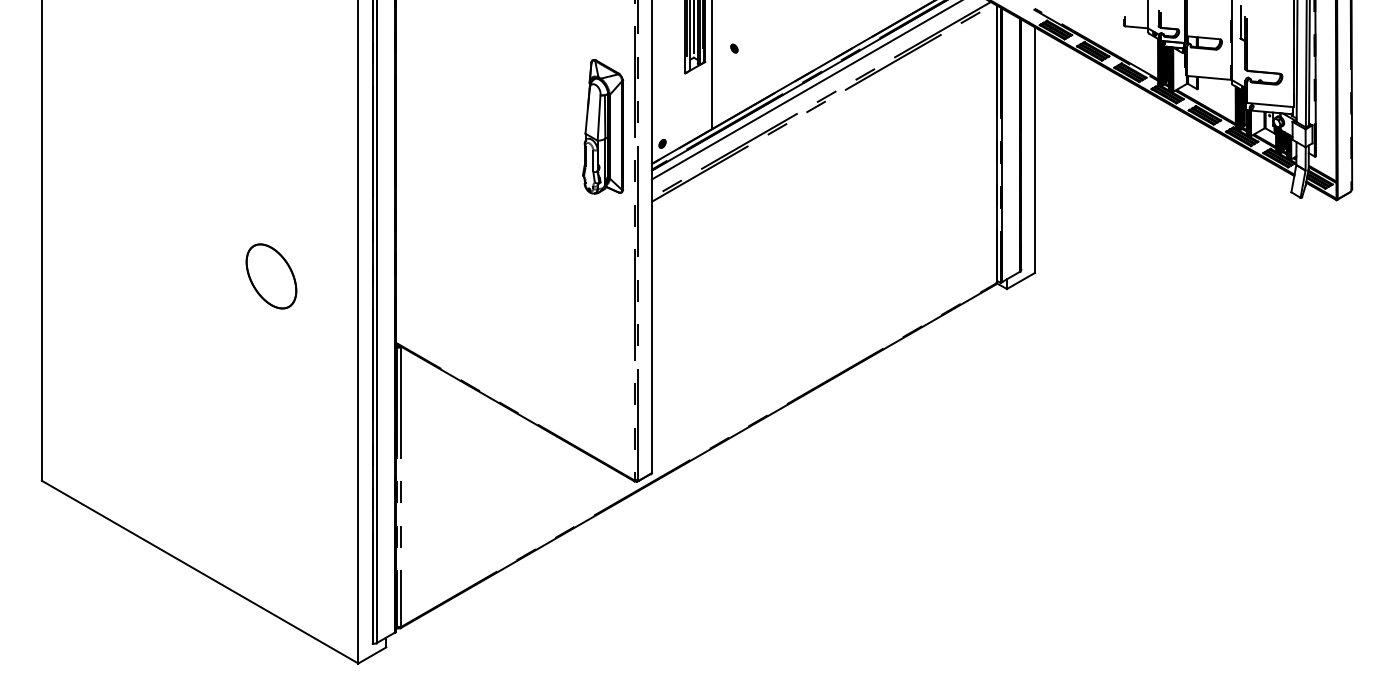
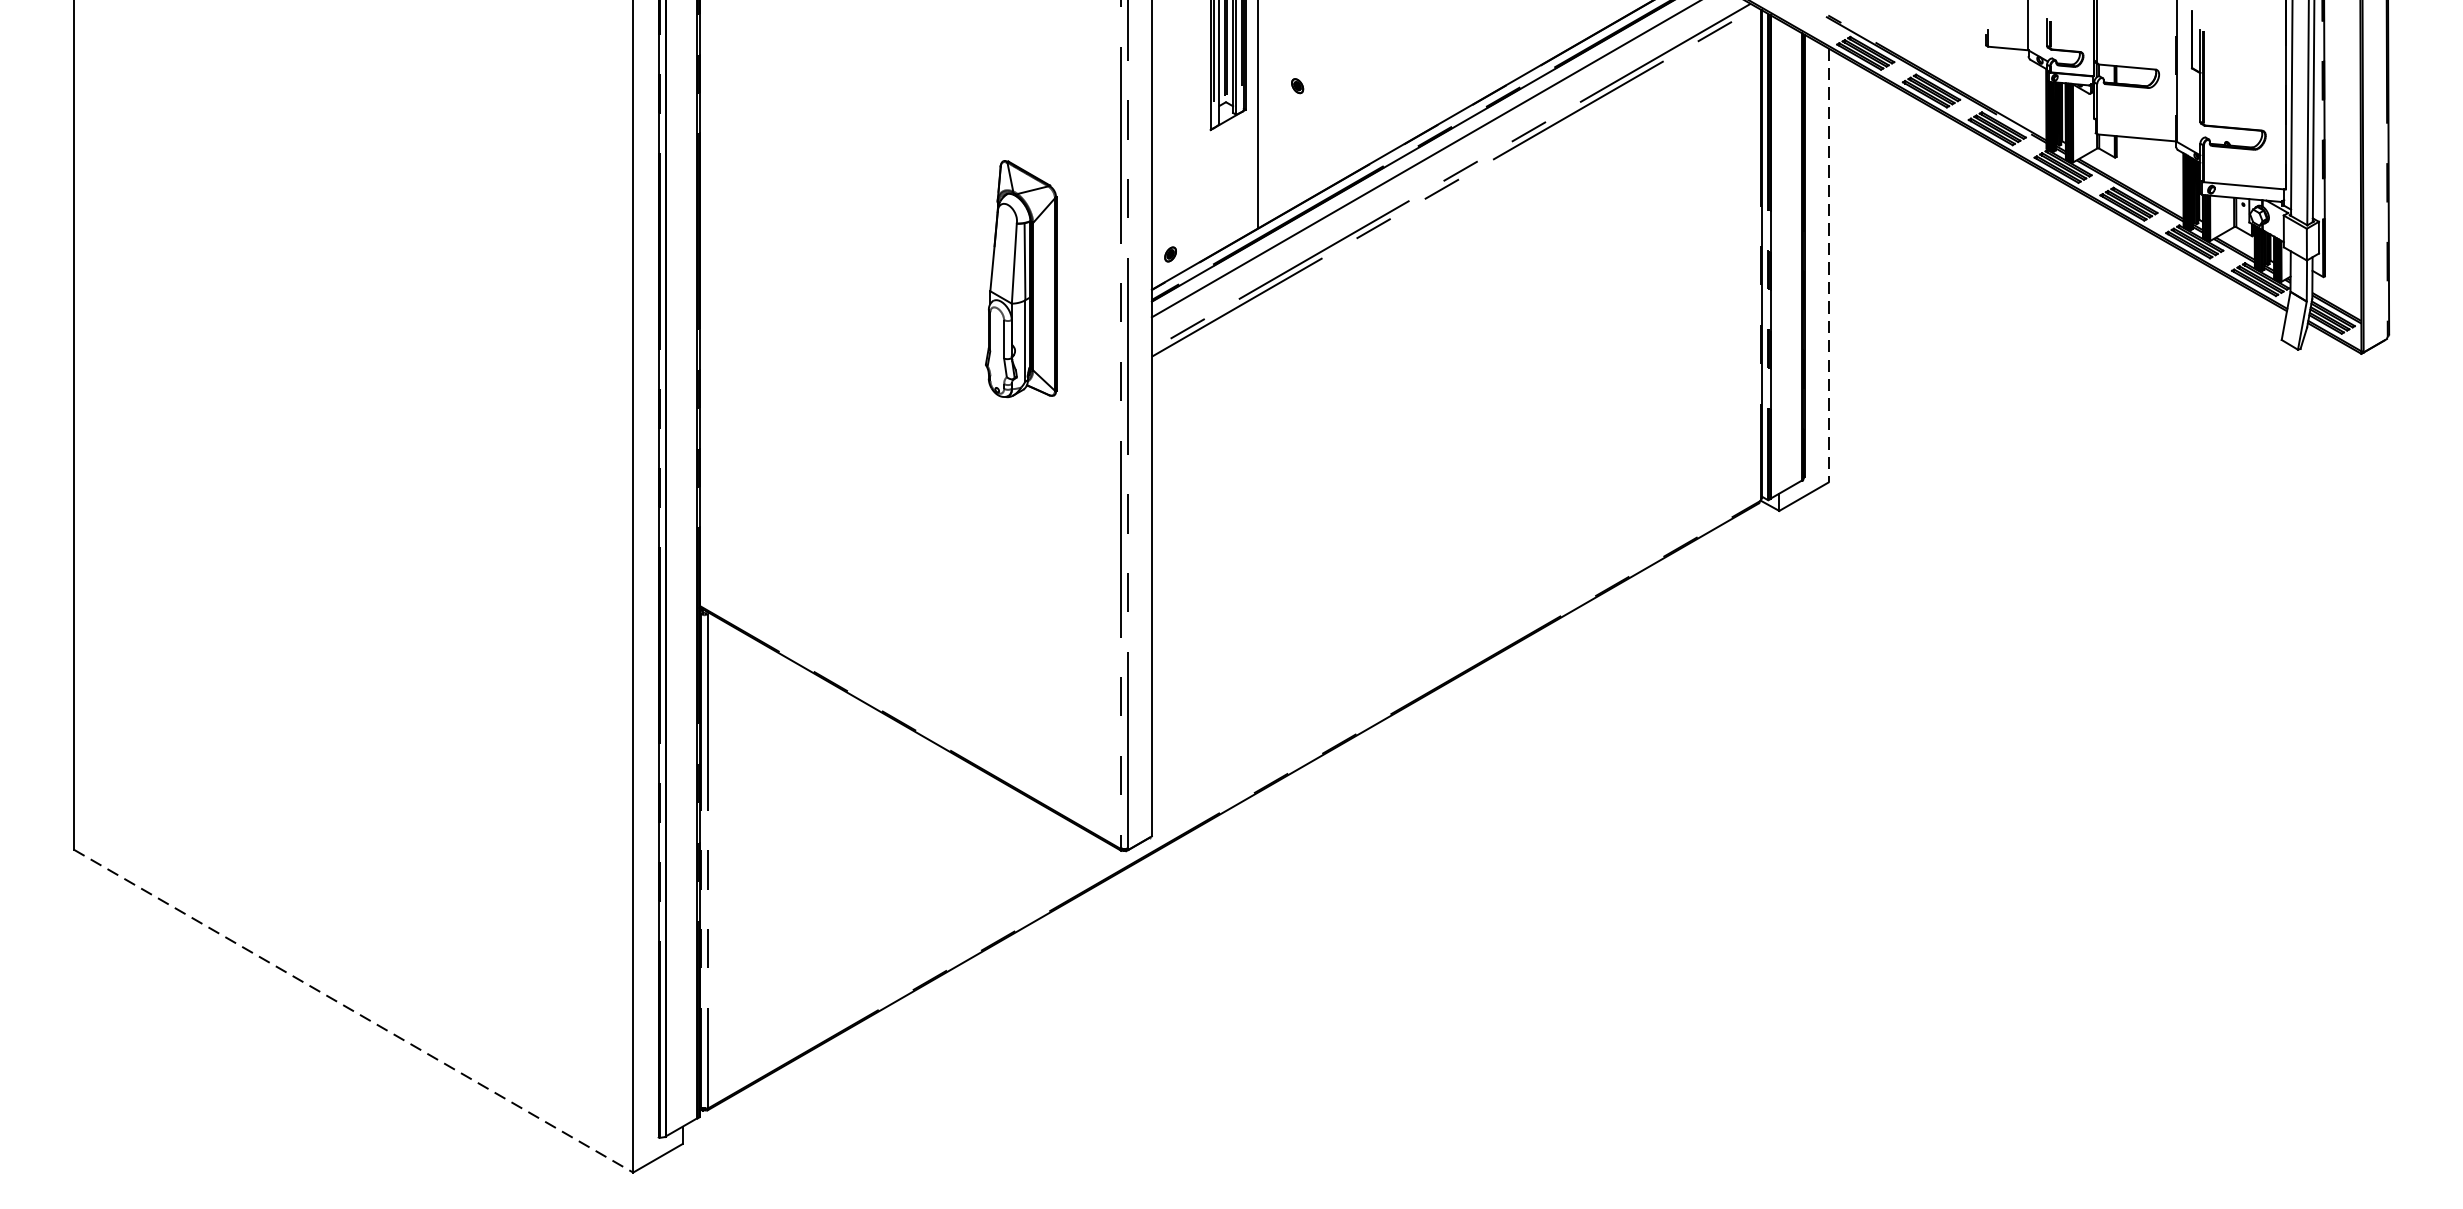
part: (603, 126) -> (1022, 278), moved
line: (1034, 150) -> (1827, 266), solid -> dashed
part: (271, 276) -> (479, 488), removed
line: (200, 572) -> (354, 1011), solid -> dashed

